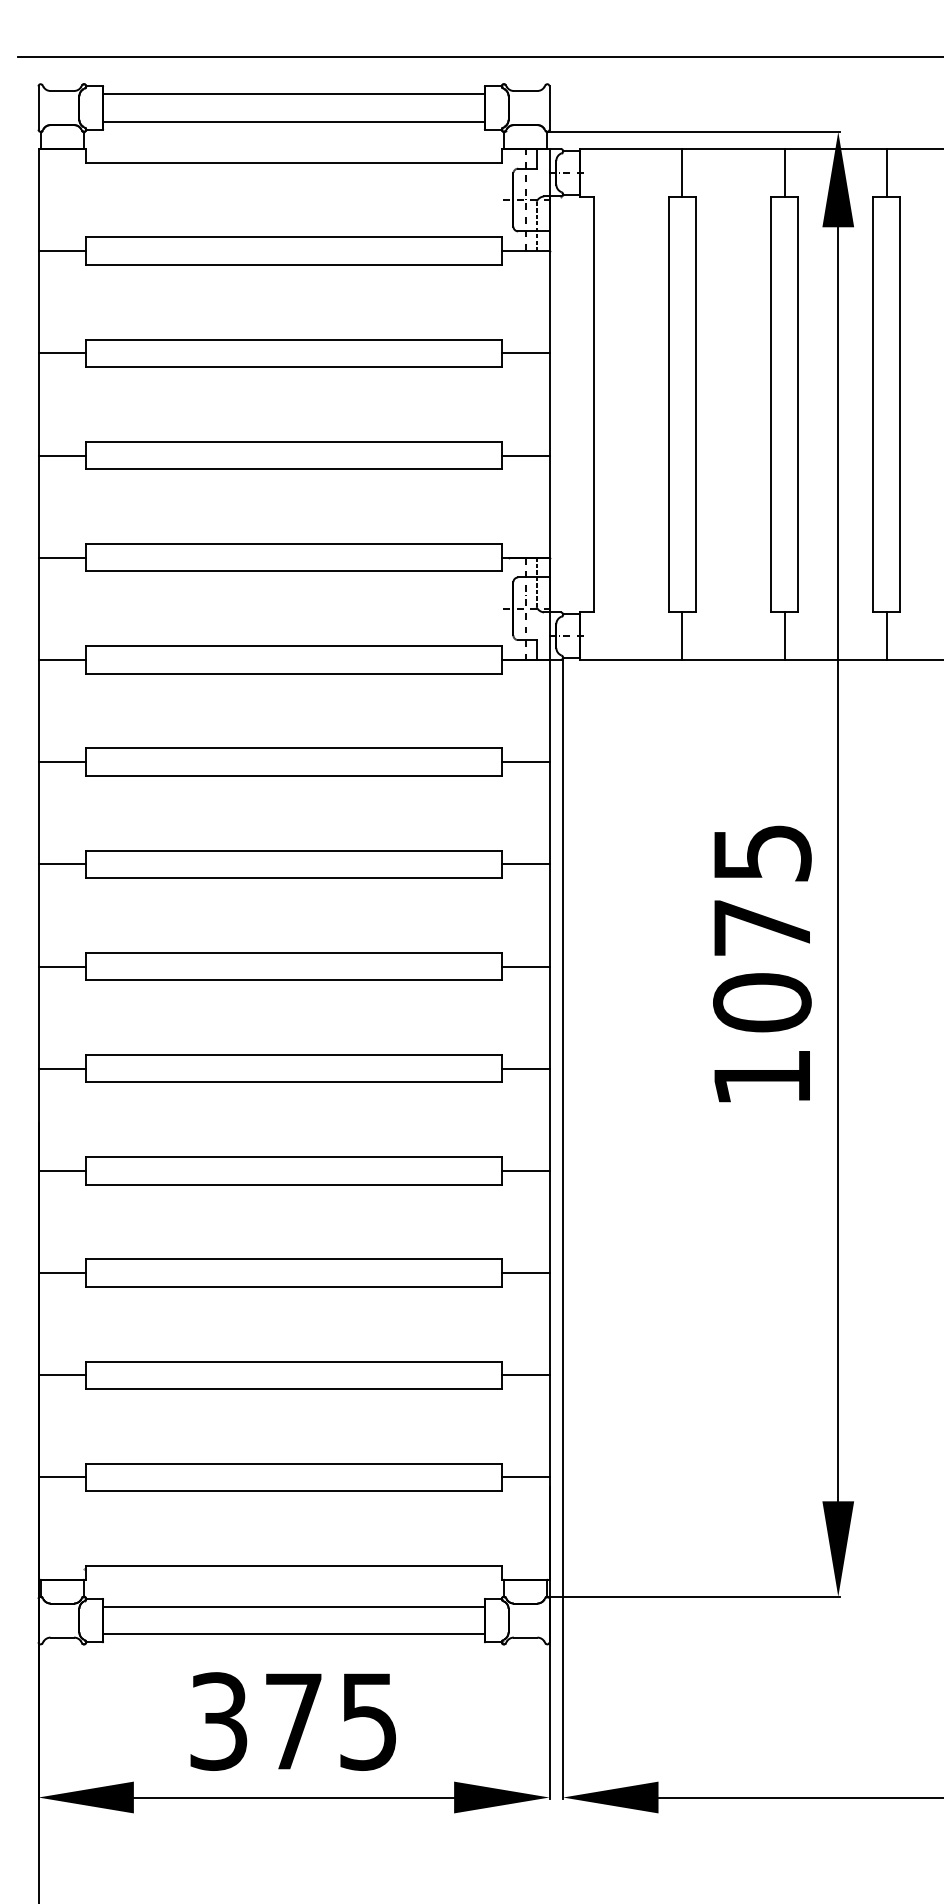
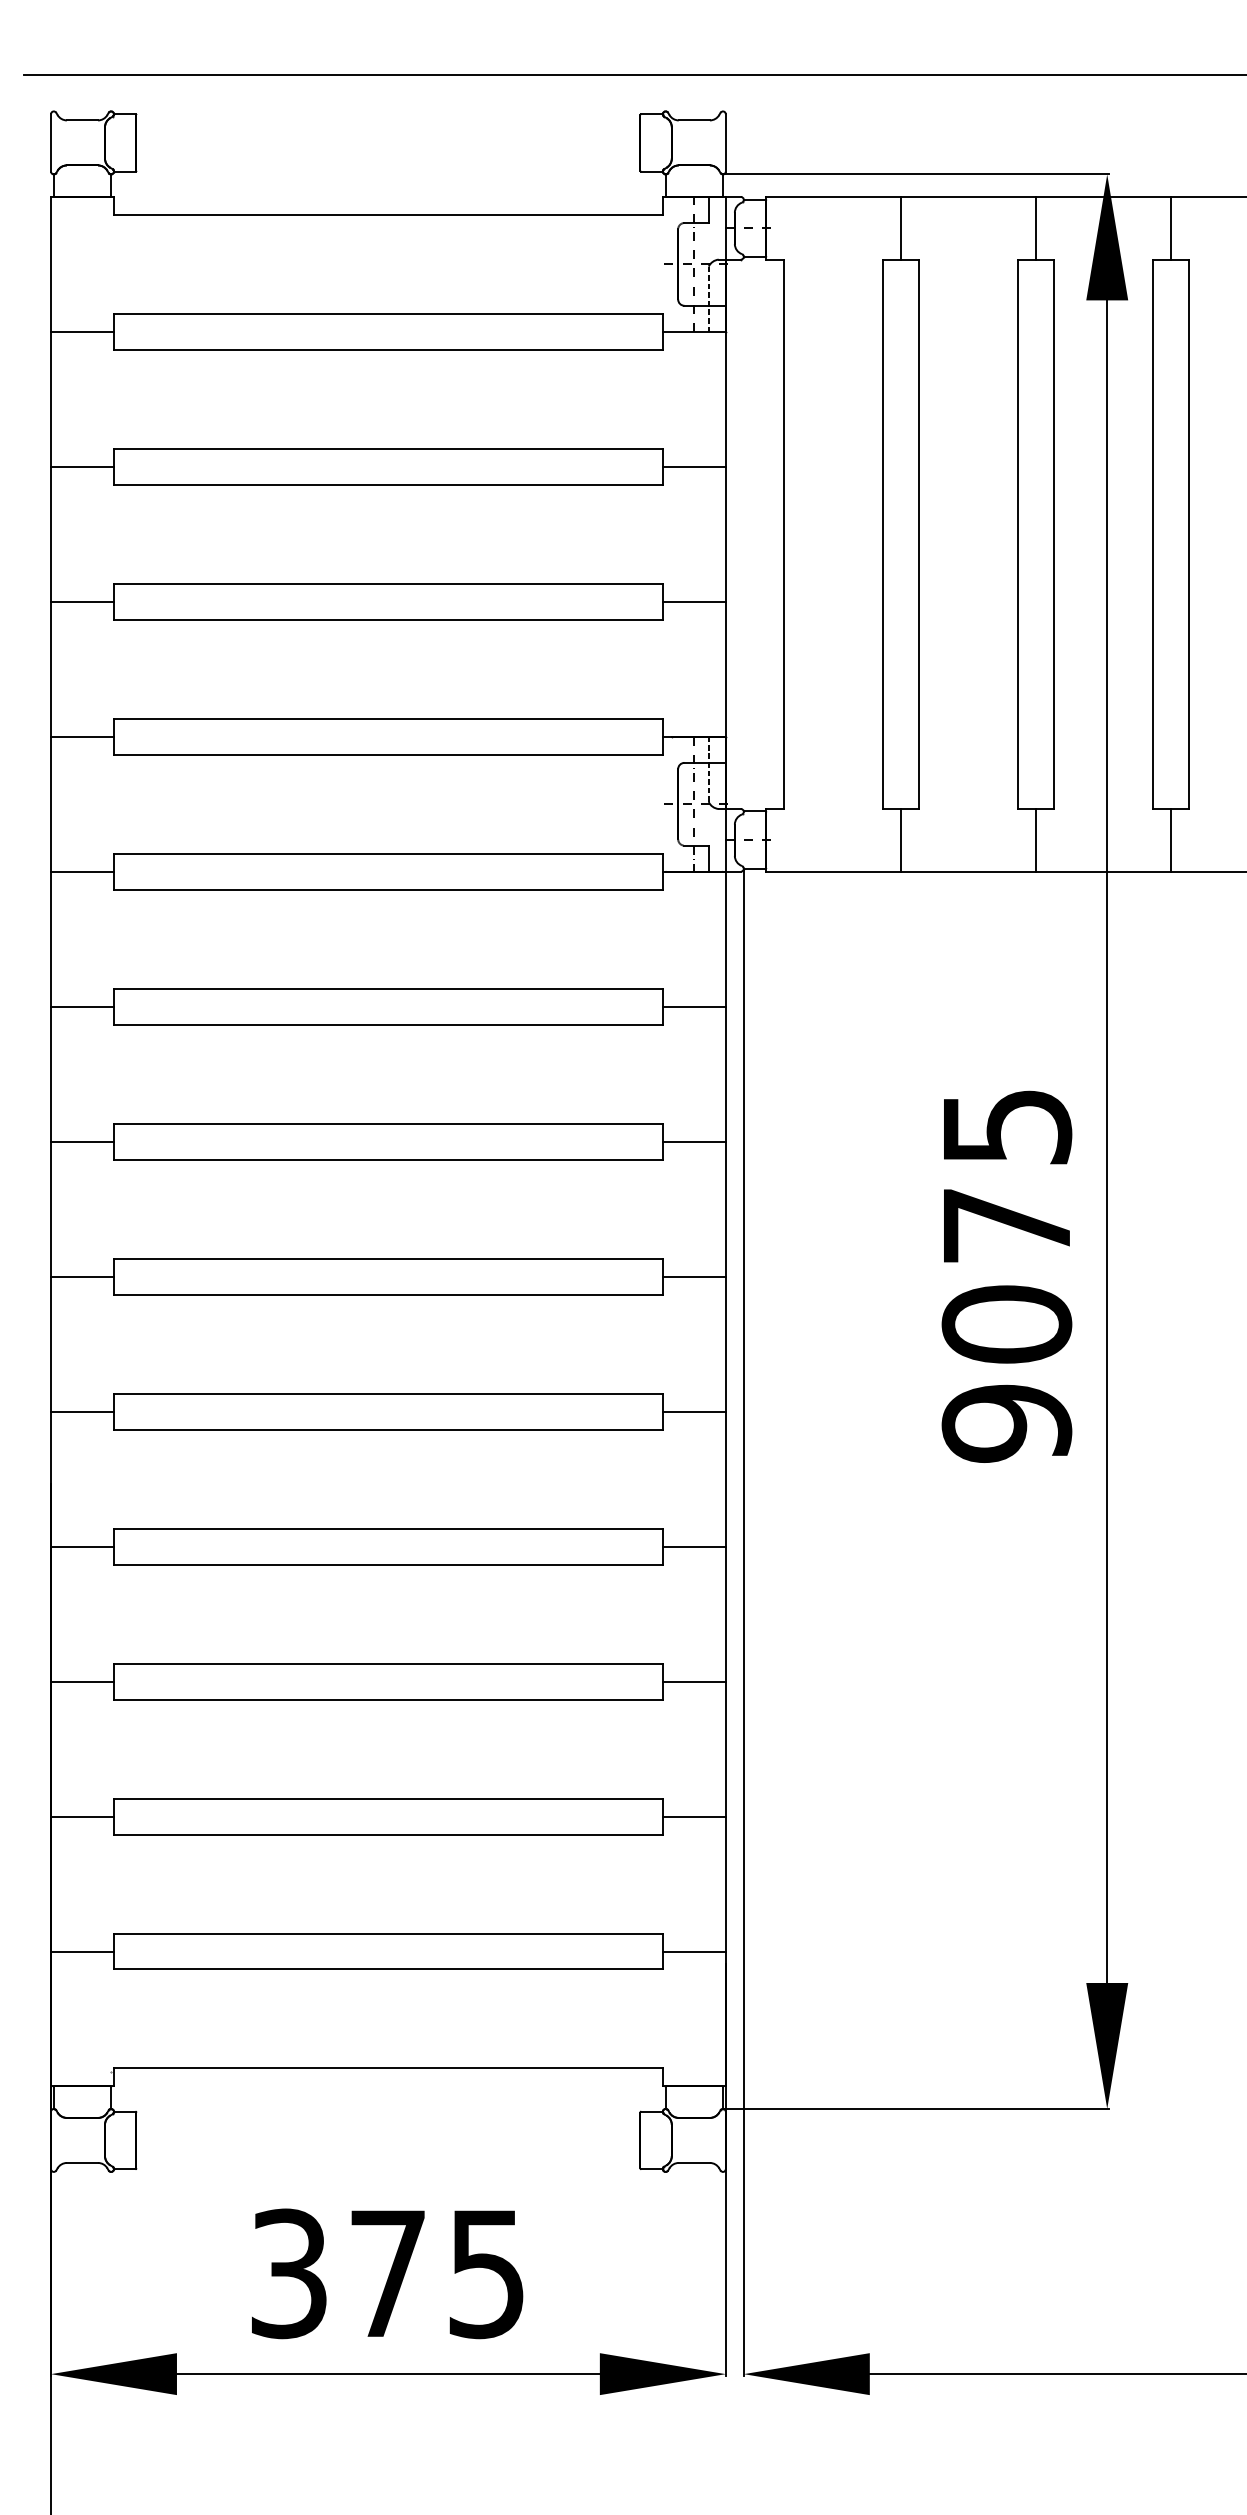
line: (294, 94) -> (388, 124), removed
line: (294, 121) -> (388, 160), removed
text: (762, 1077) -> (1006, 1423), 1075 -> 9075
line: (294, 1606) -> (388, 2122), removed
line: (294, 1634) -> (388, 2158), removed

